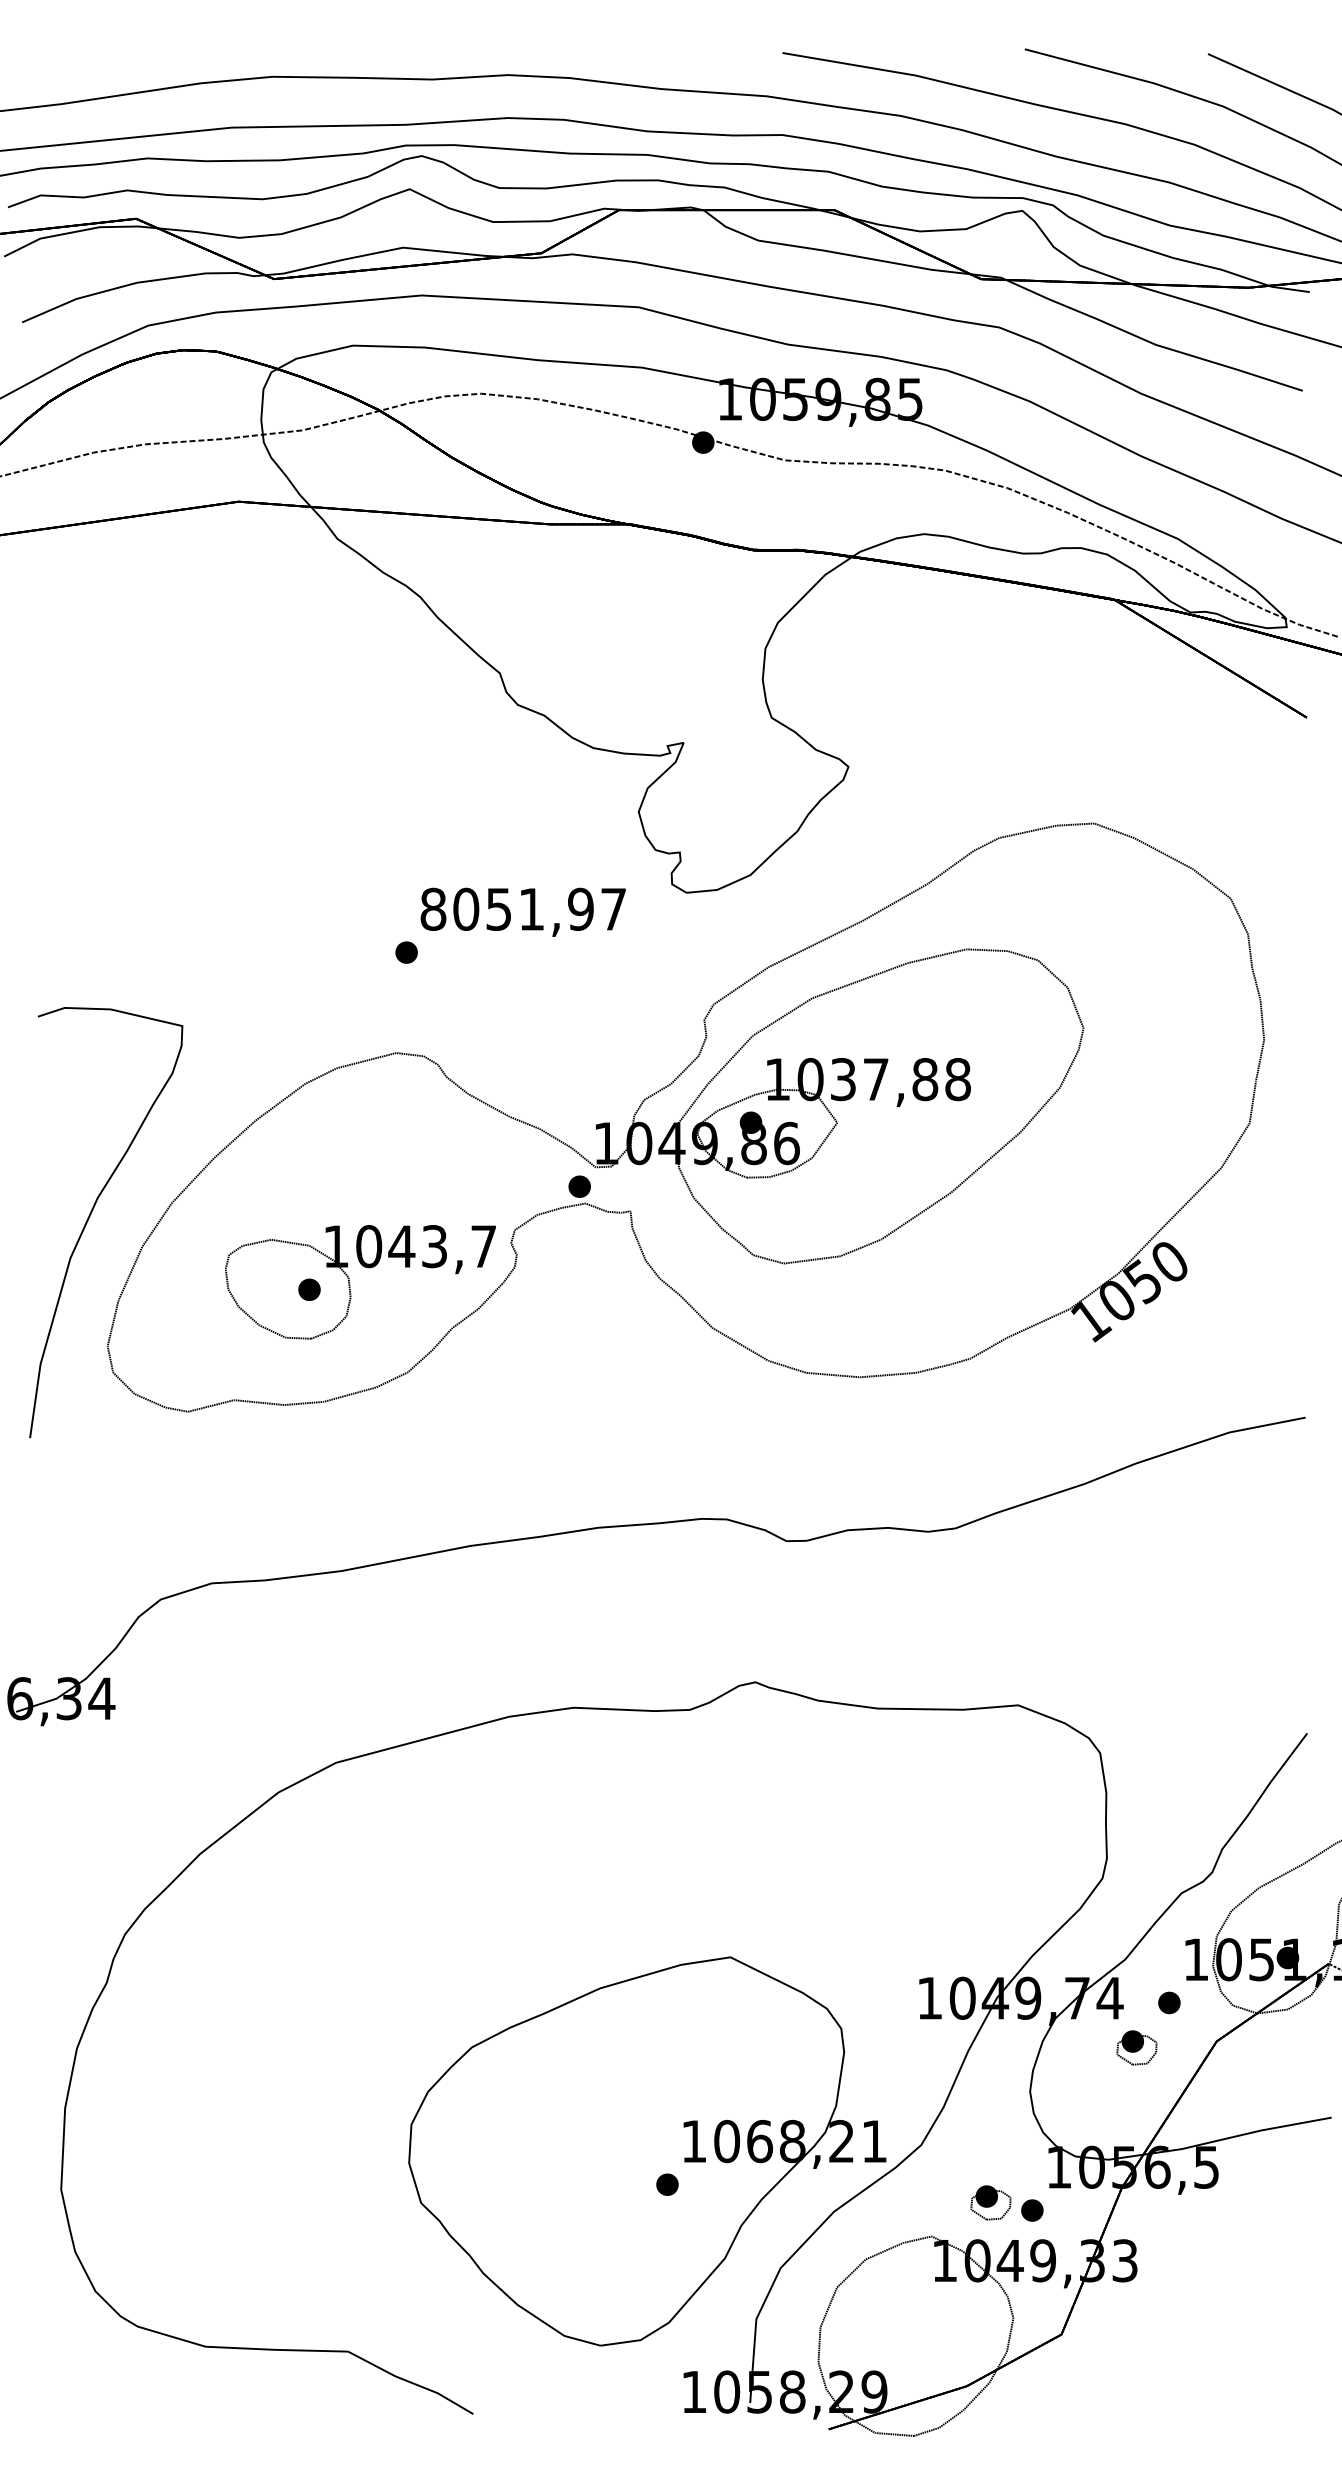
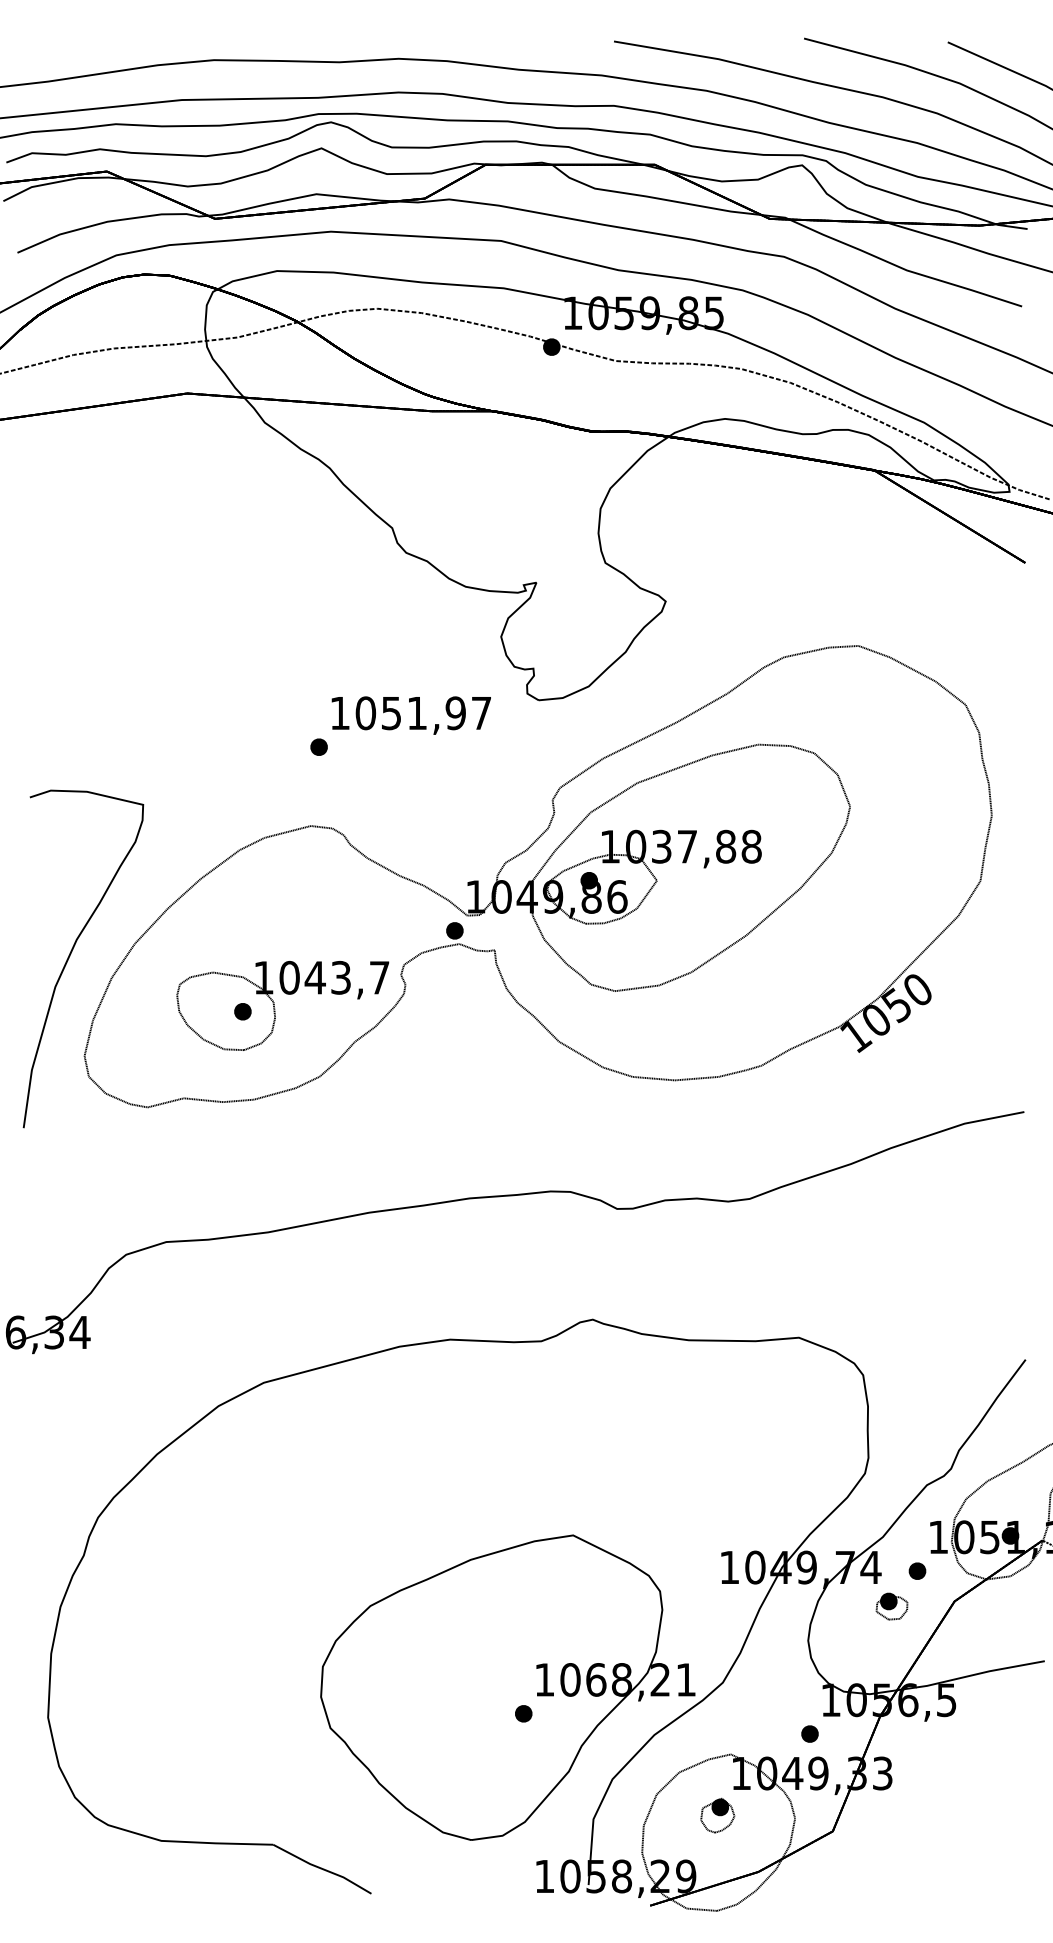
text: (433, 908) -> (340, 712), 8051,97 -> 1051,97
part: (990, 2202) -> (777, 1727), removed
part: (914, 2314) -> (717, 1815), added

